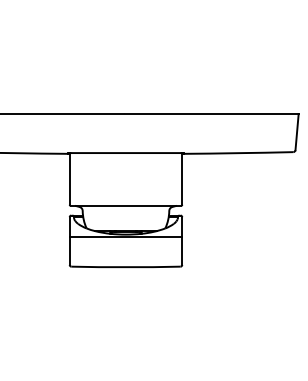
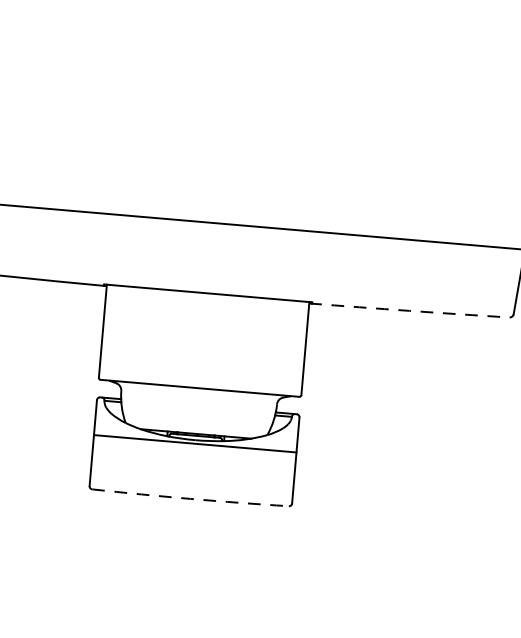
arc: (237, 153) -> (408, 311), solid -> dashed
arc: (125, 267) -> (189, 499), solid -> dashed

